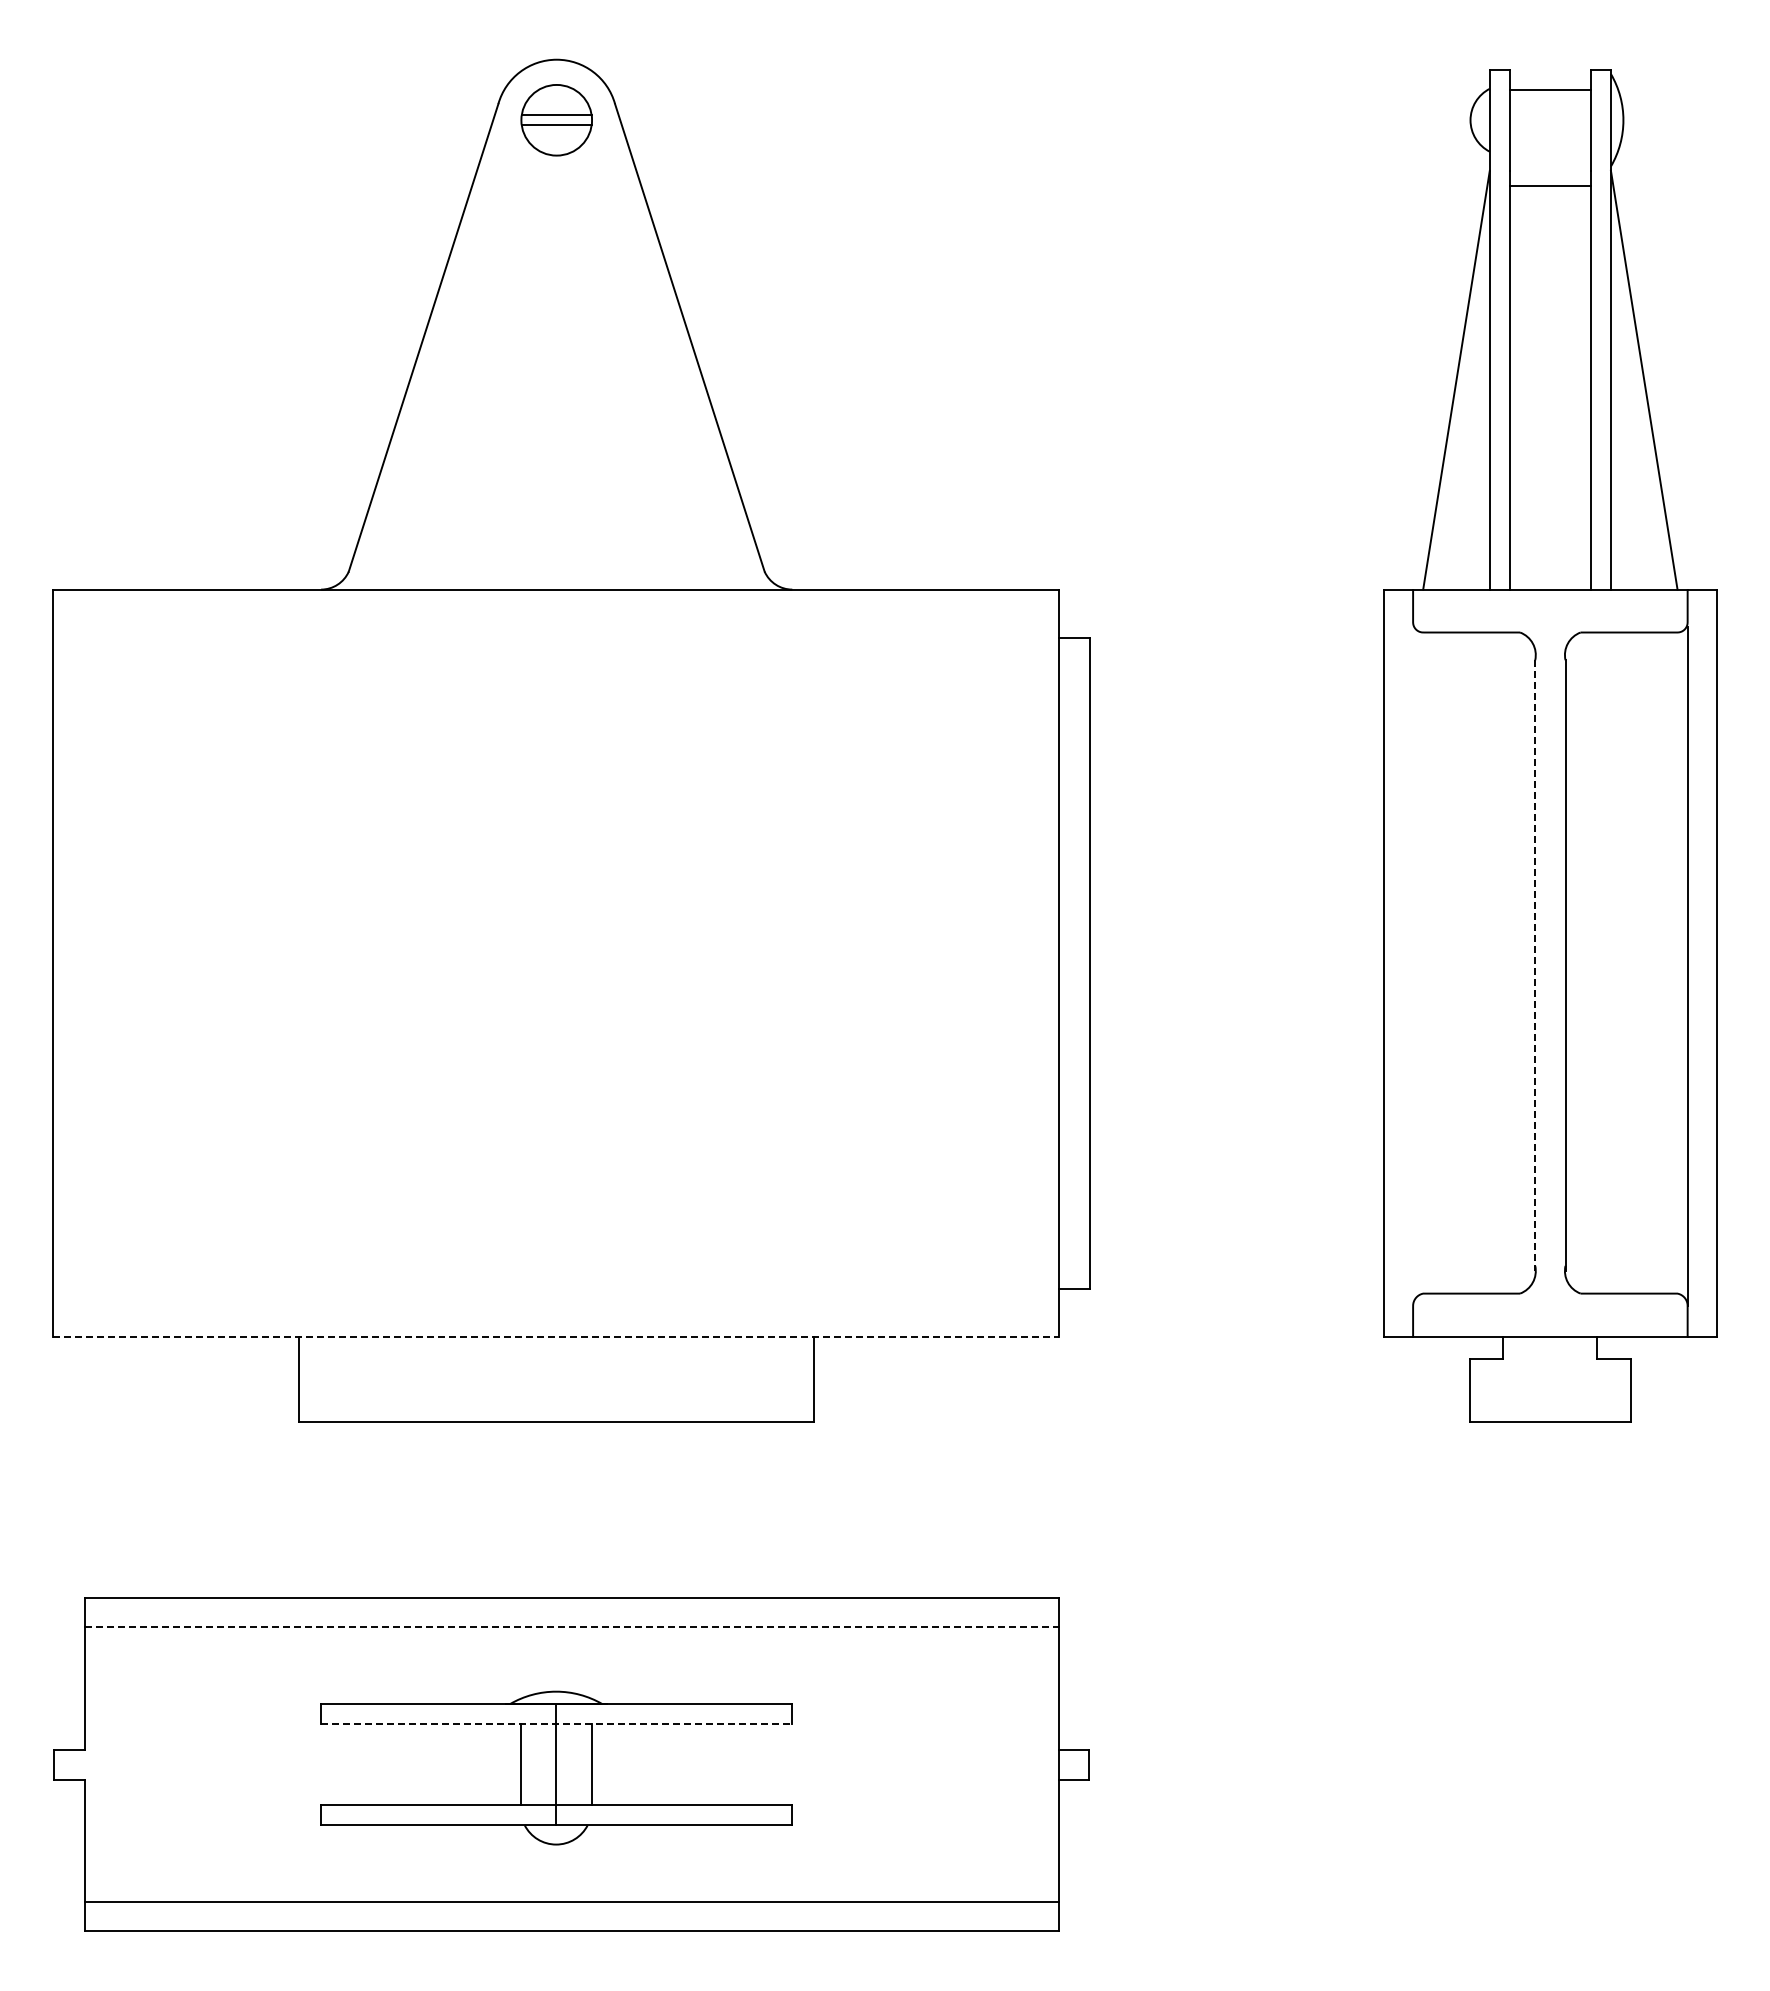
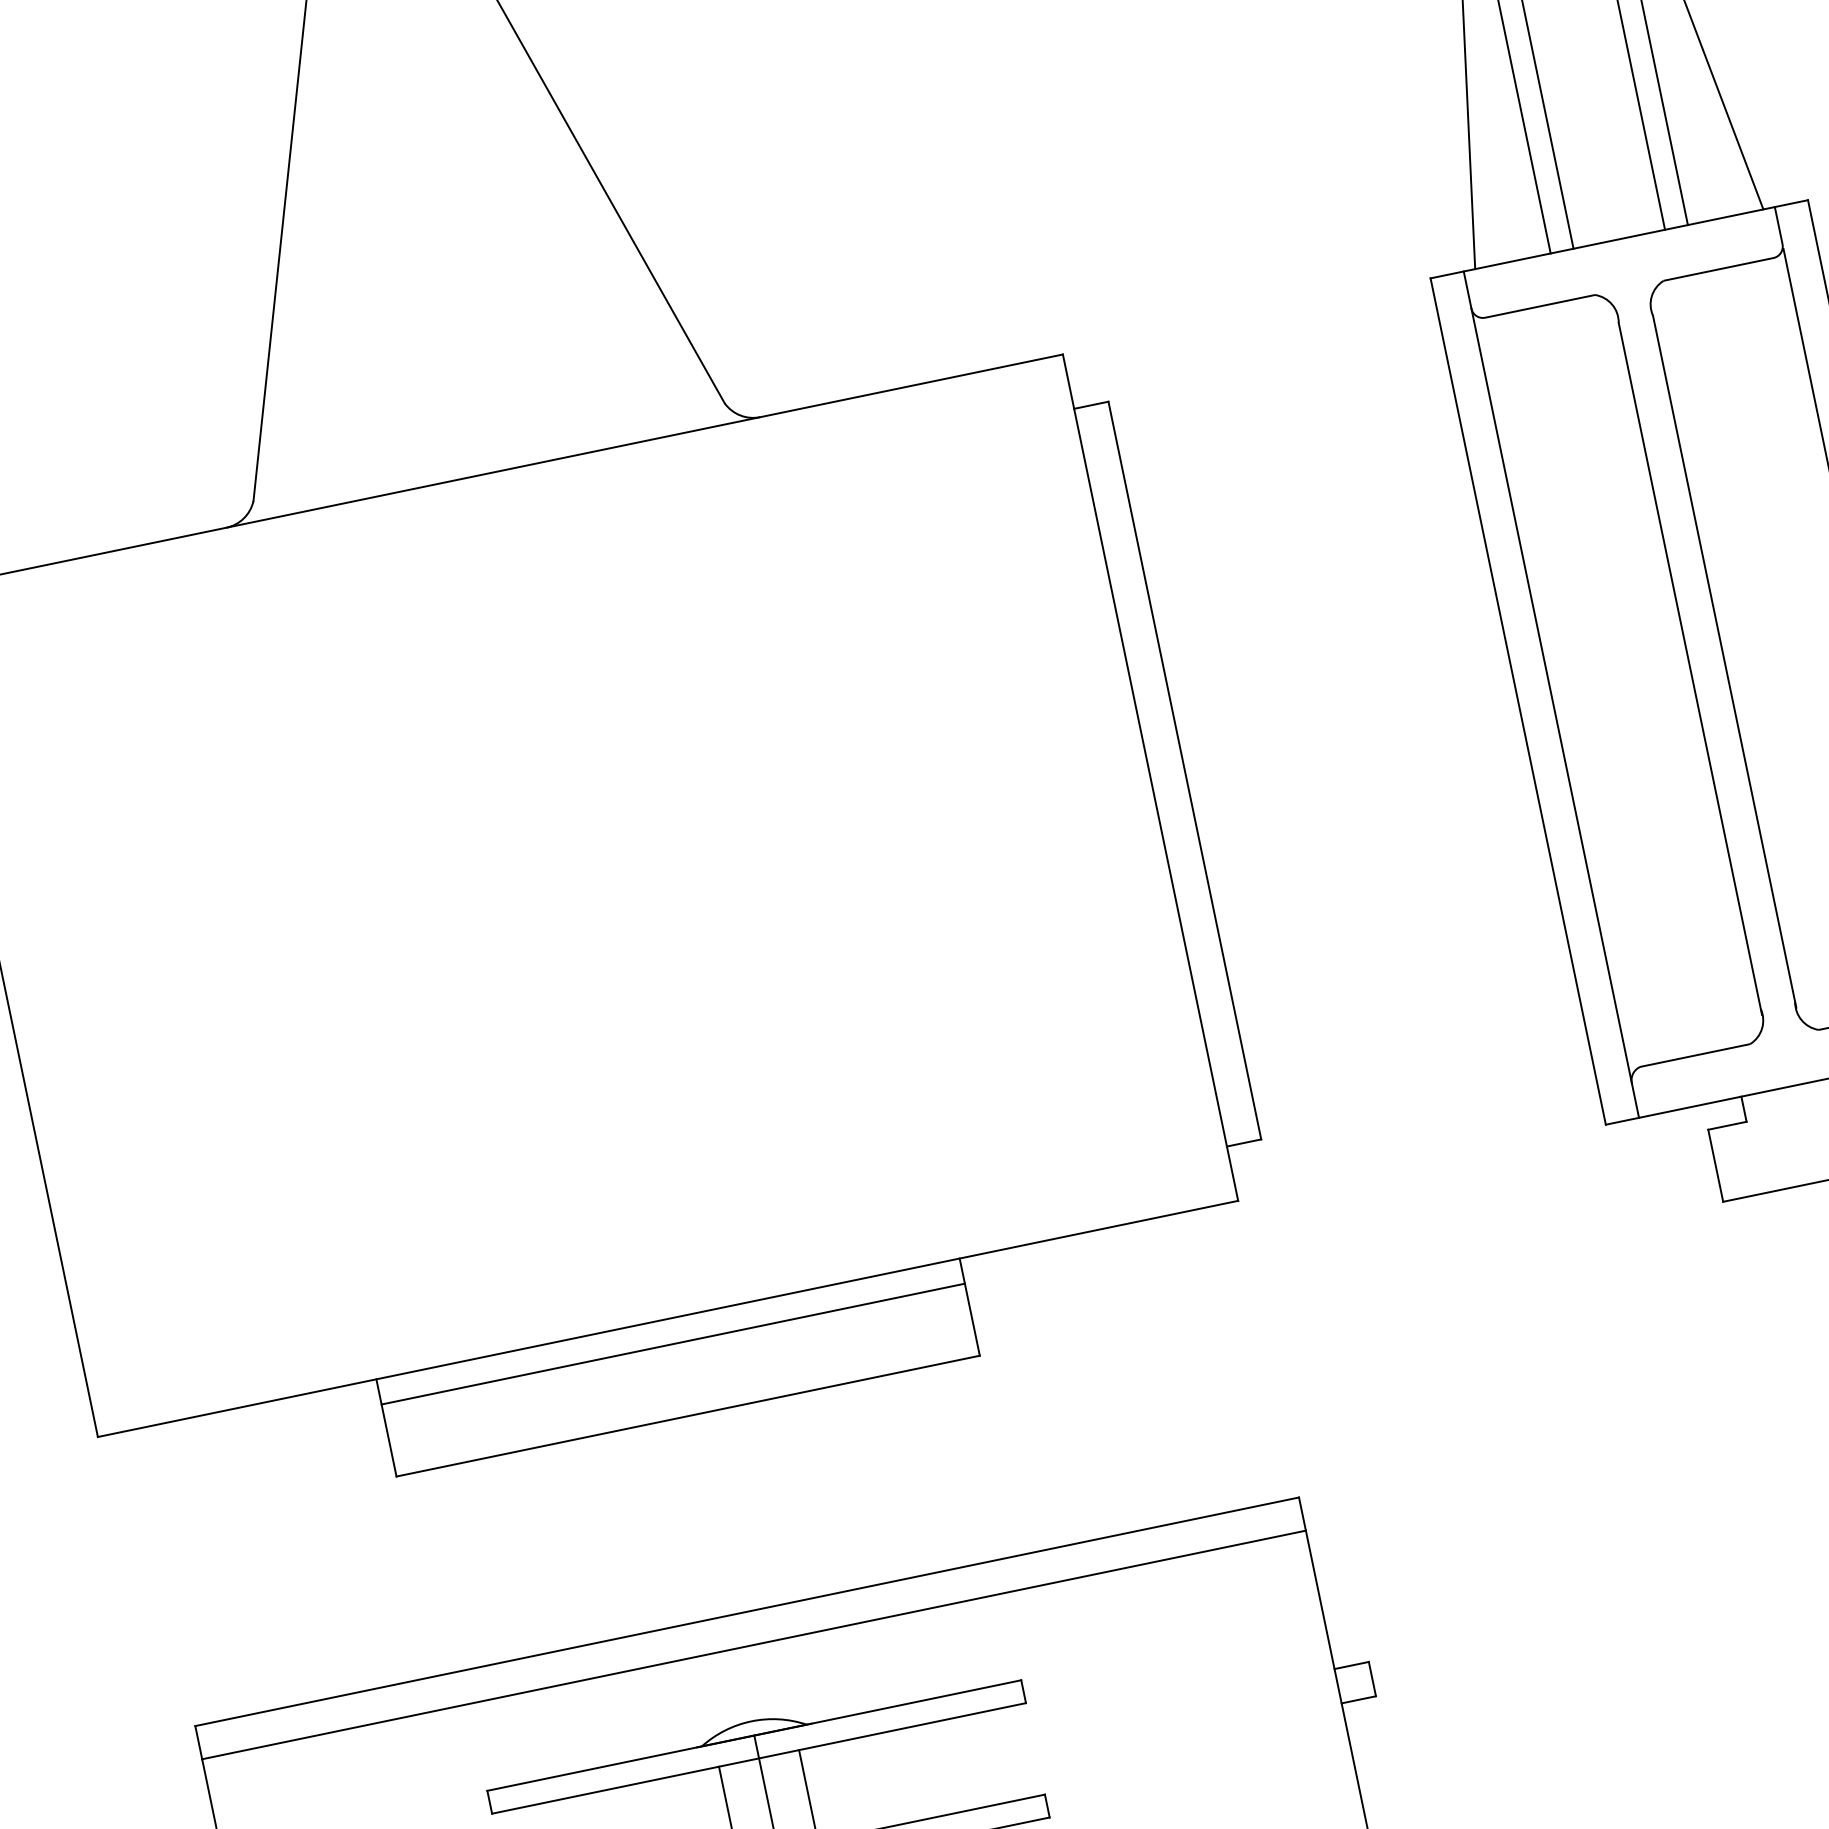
line: (1413, 964) -> (1552, 696), added
line: (1535, 966) -> (1690, 669), dashed -> solid
line: (556, 1336) -> (668, 1318), dashed -> solid
line: (555, 1358) -> (672, 1344), added
line: (571, 1627) -> (753, 1645), dashed -> solid
line: (556, 1724) -> (759, 1758), dashed -> solid

